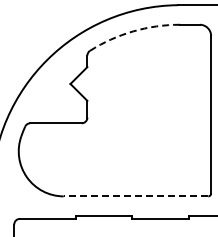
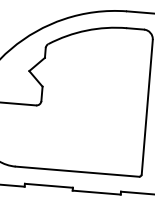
arc: (133, 31) -> (86, 30), dashed -> solid
line: (135, 196) -> (76, 171), dashed -> solid

